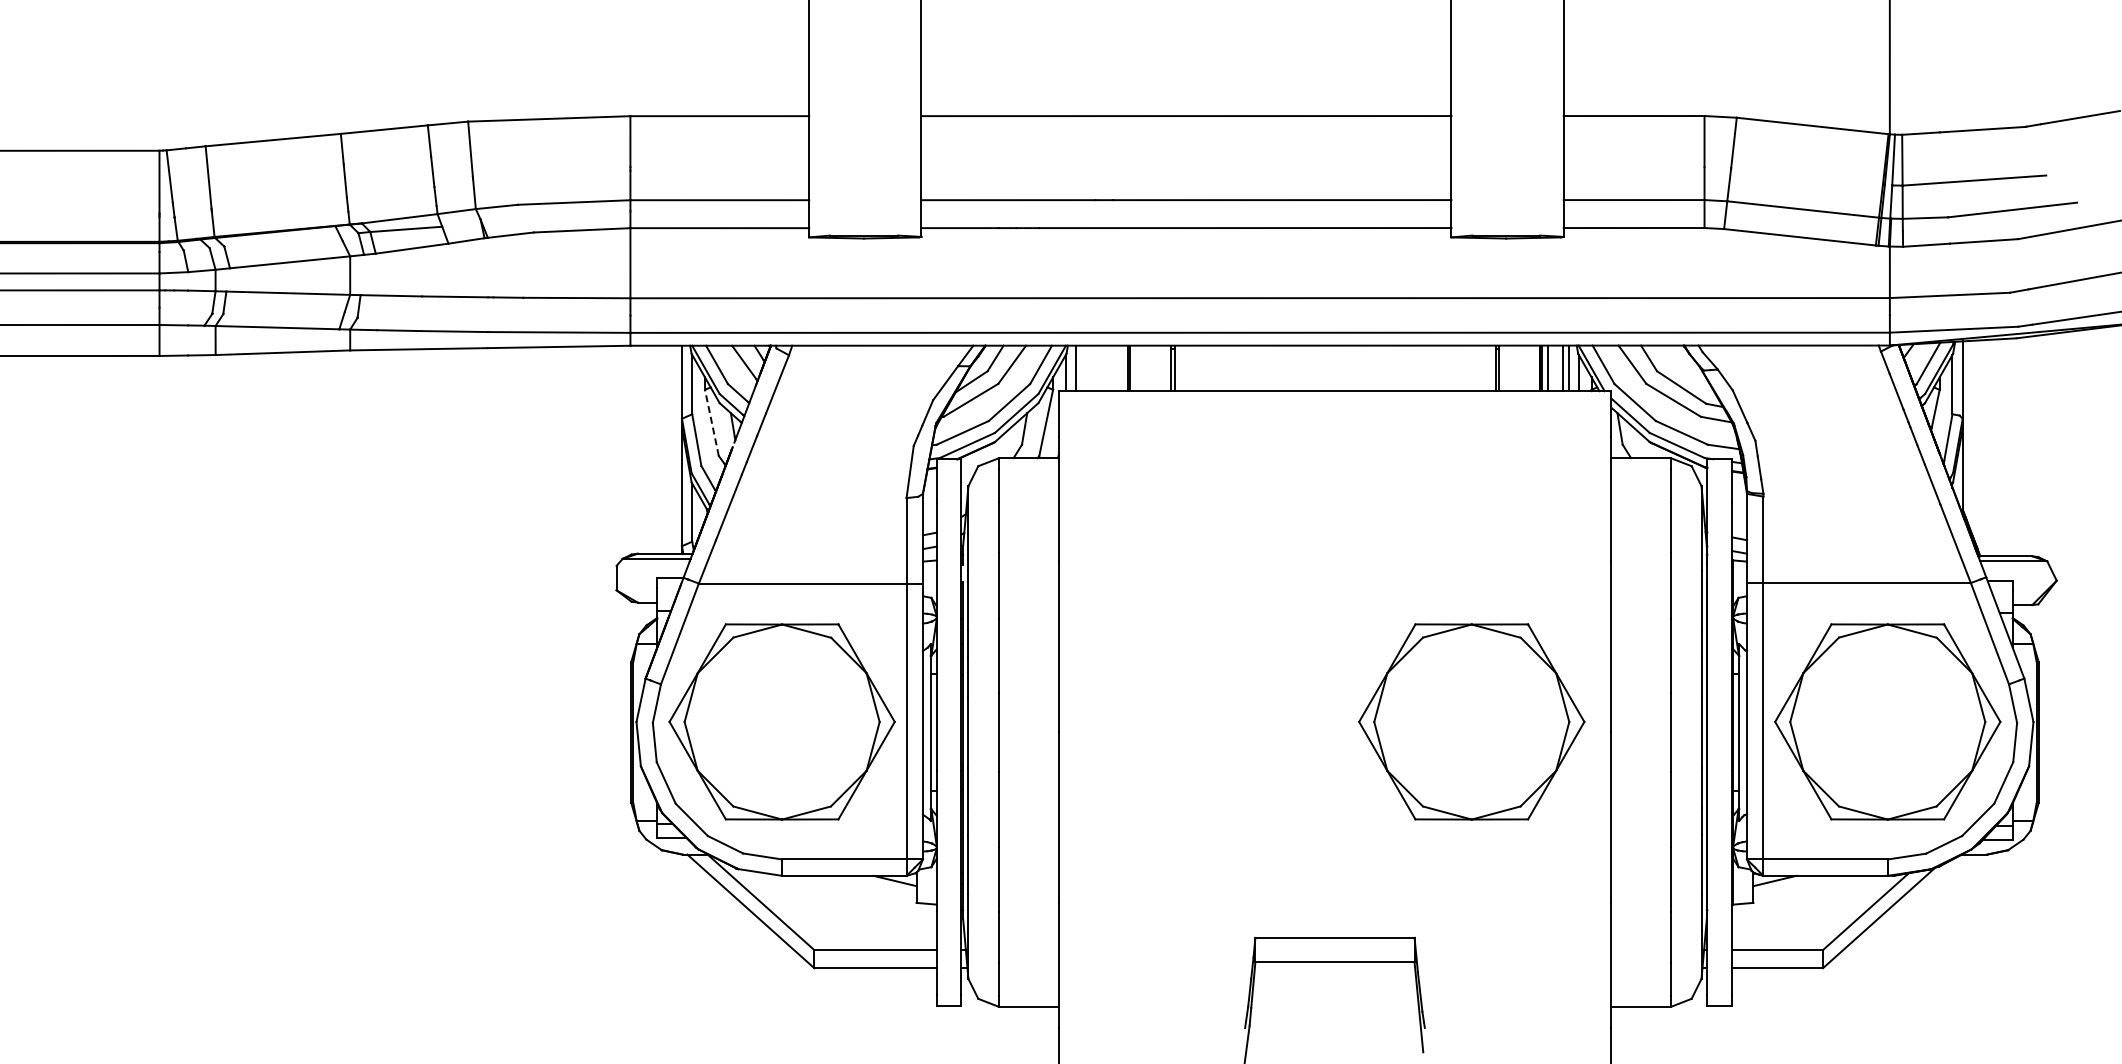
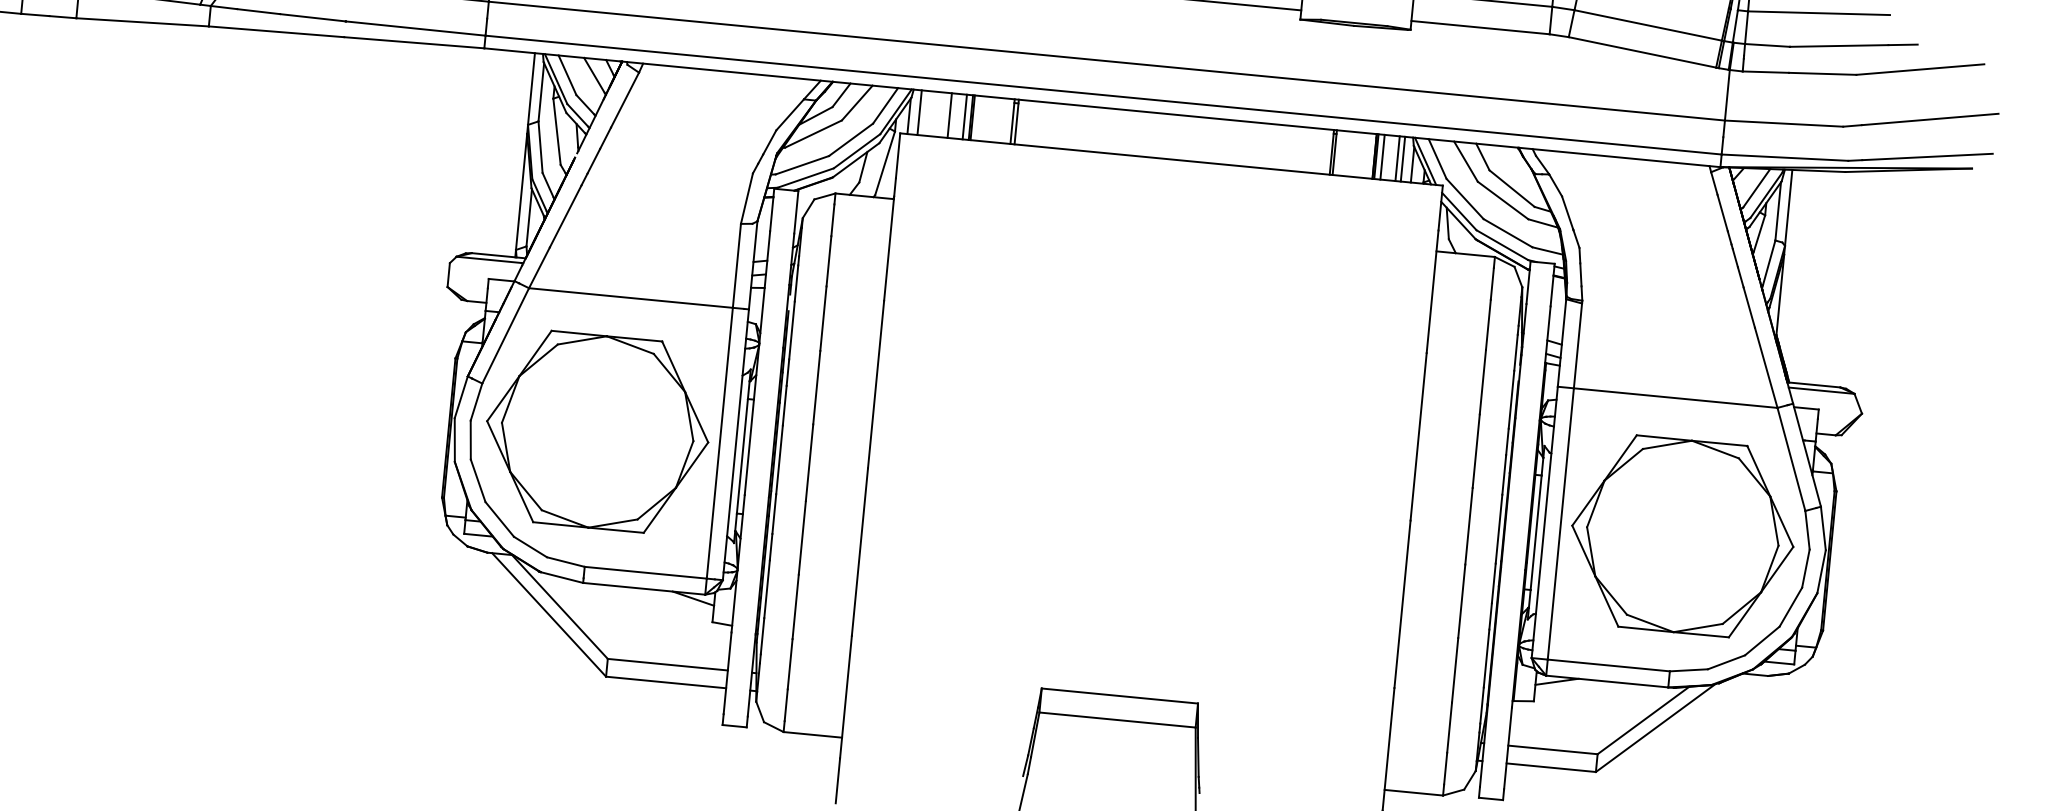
line: (1106, 368) -> (949, 115), added
line: (1122, 368) -> (965, 117), added
line: (711, 422) -> (556, 131), dashed -> solid
part: (1471, 721) -> (1274, 496), removed

